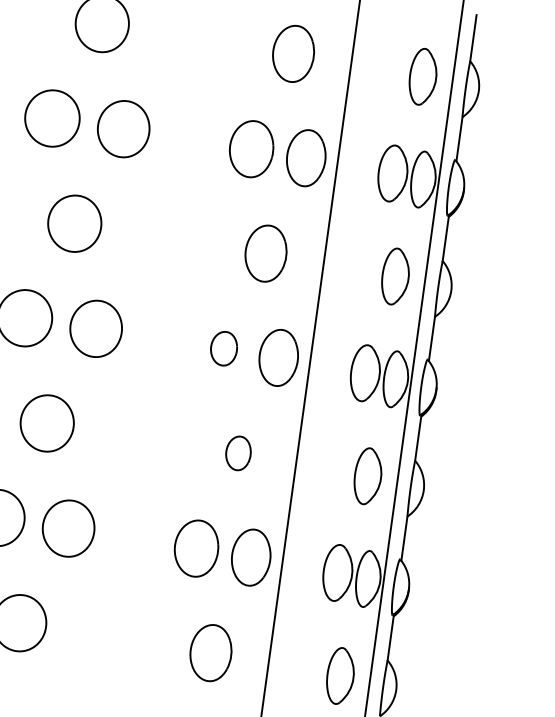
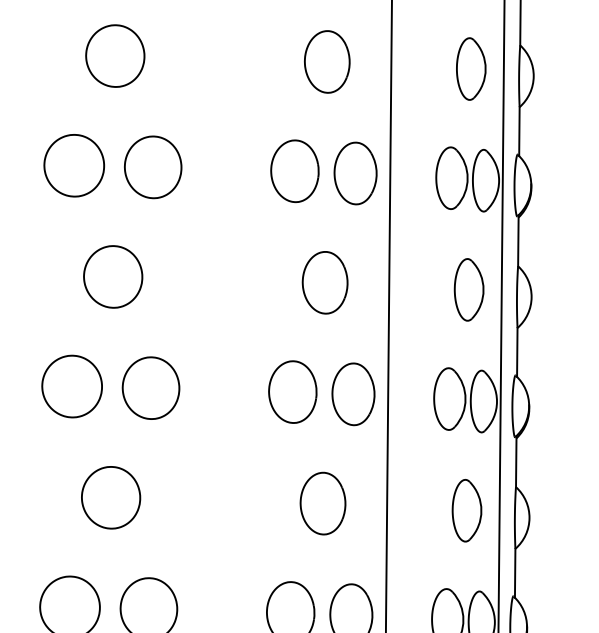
part: (223, 348) -> (292, 391), size x1.67
part: (238, 453) -> (323, 503), size x1.67

